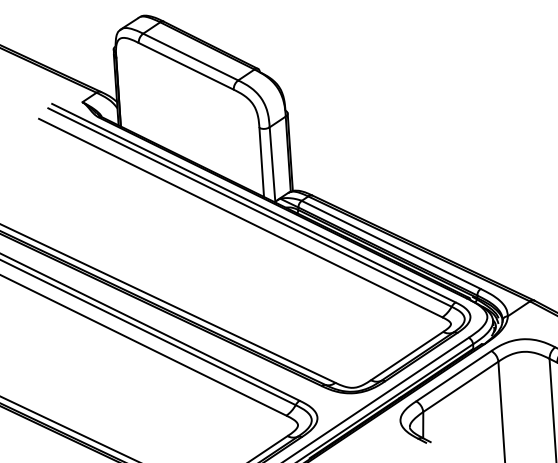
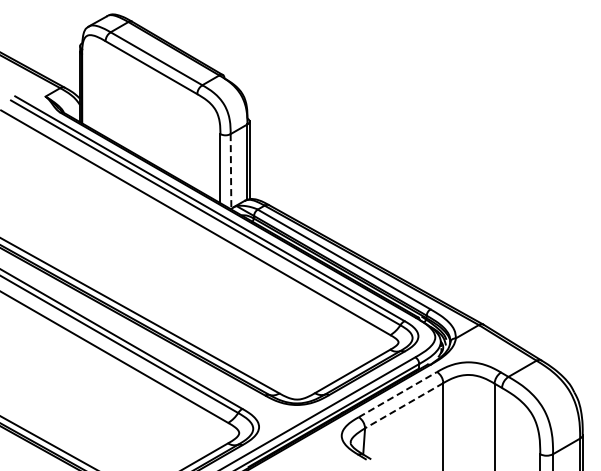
line: (272, 164) -> (231, 171), solid -> dashed
line: (454, 376) -> (398, 394), solid -> dashed
line: (460, 386) -> (403, 405), solid -> dashed

